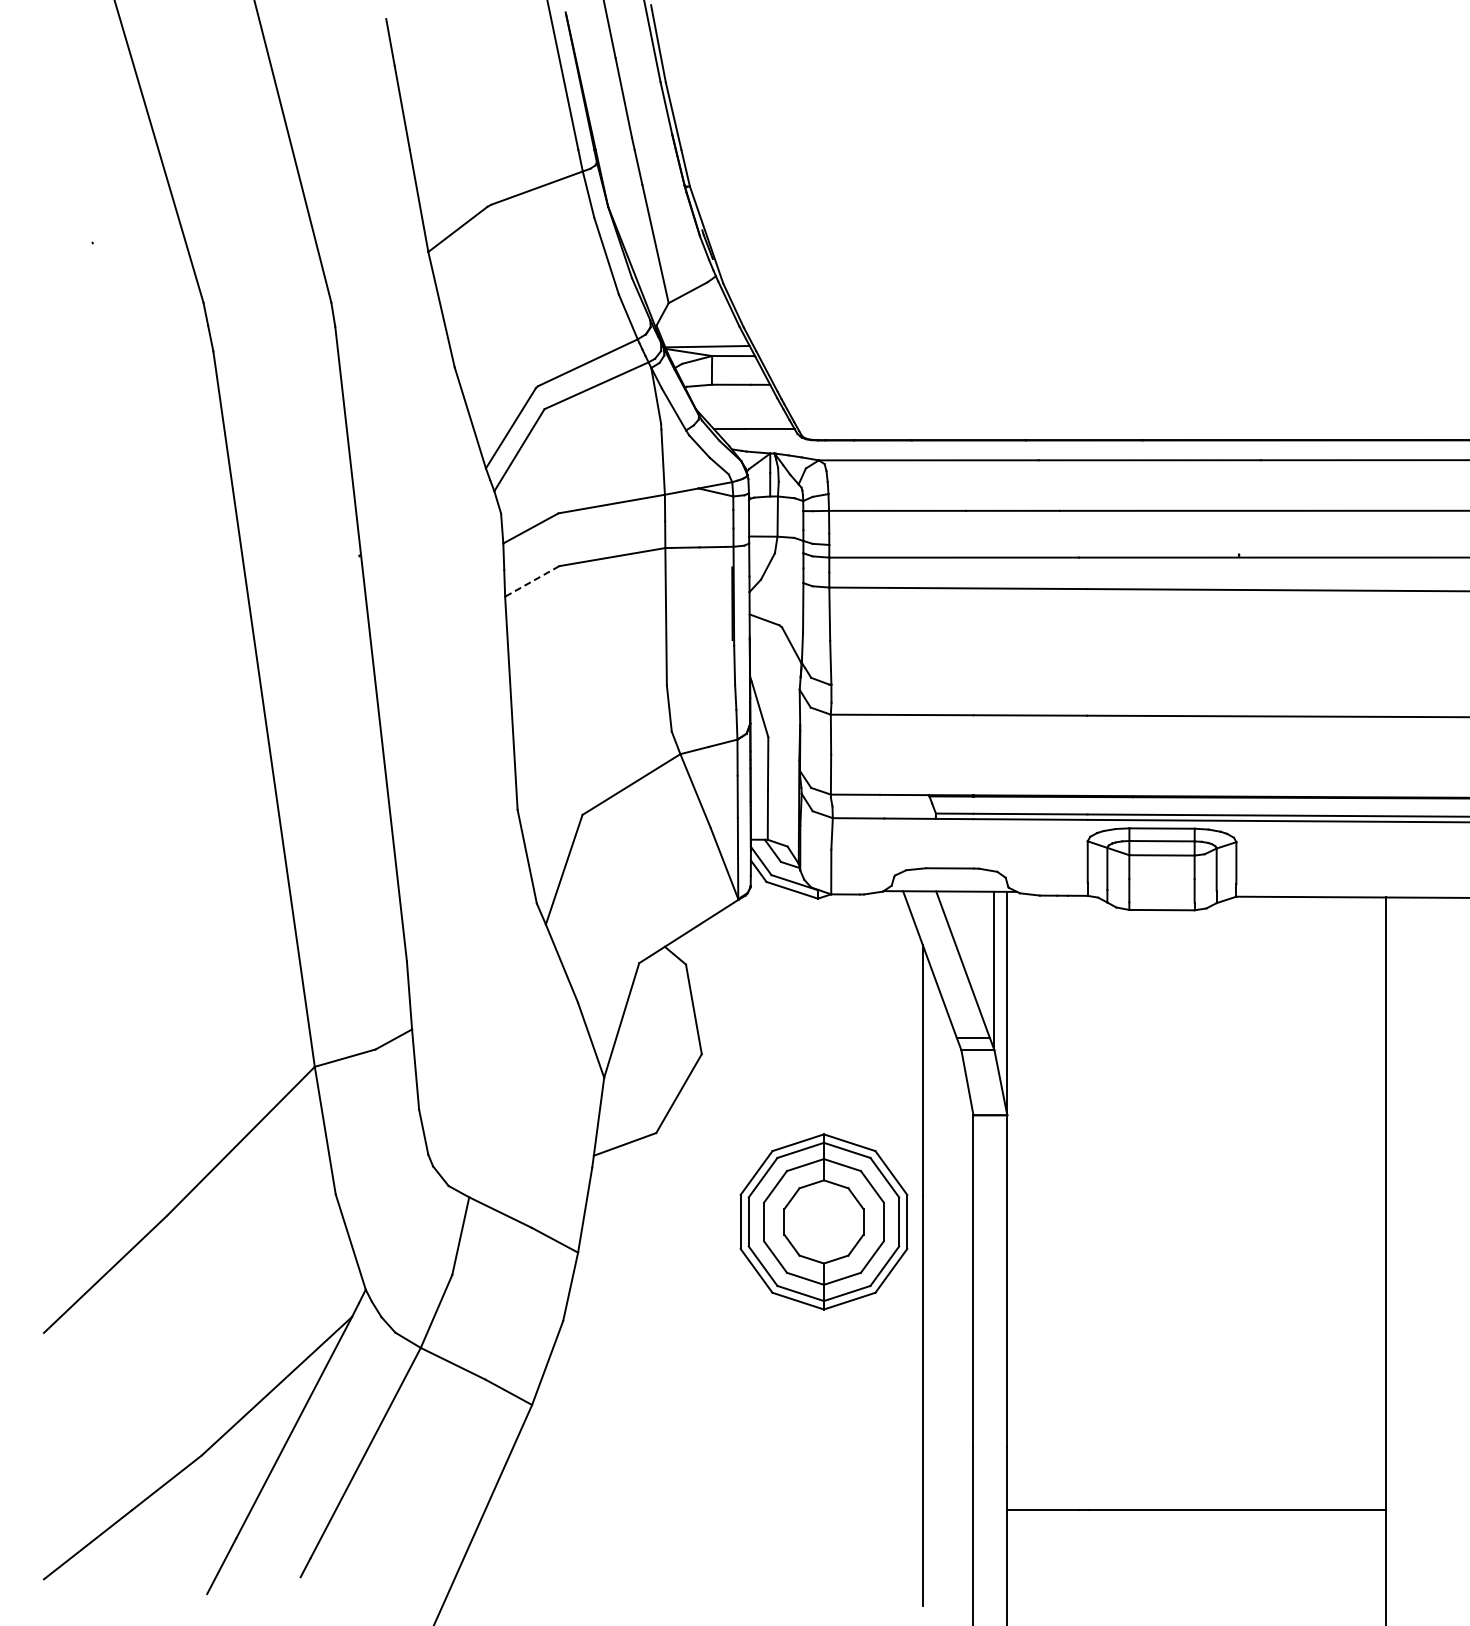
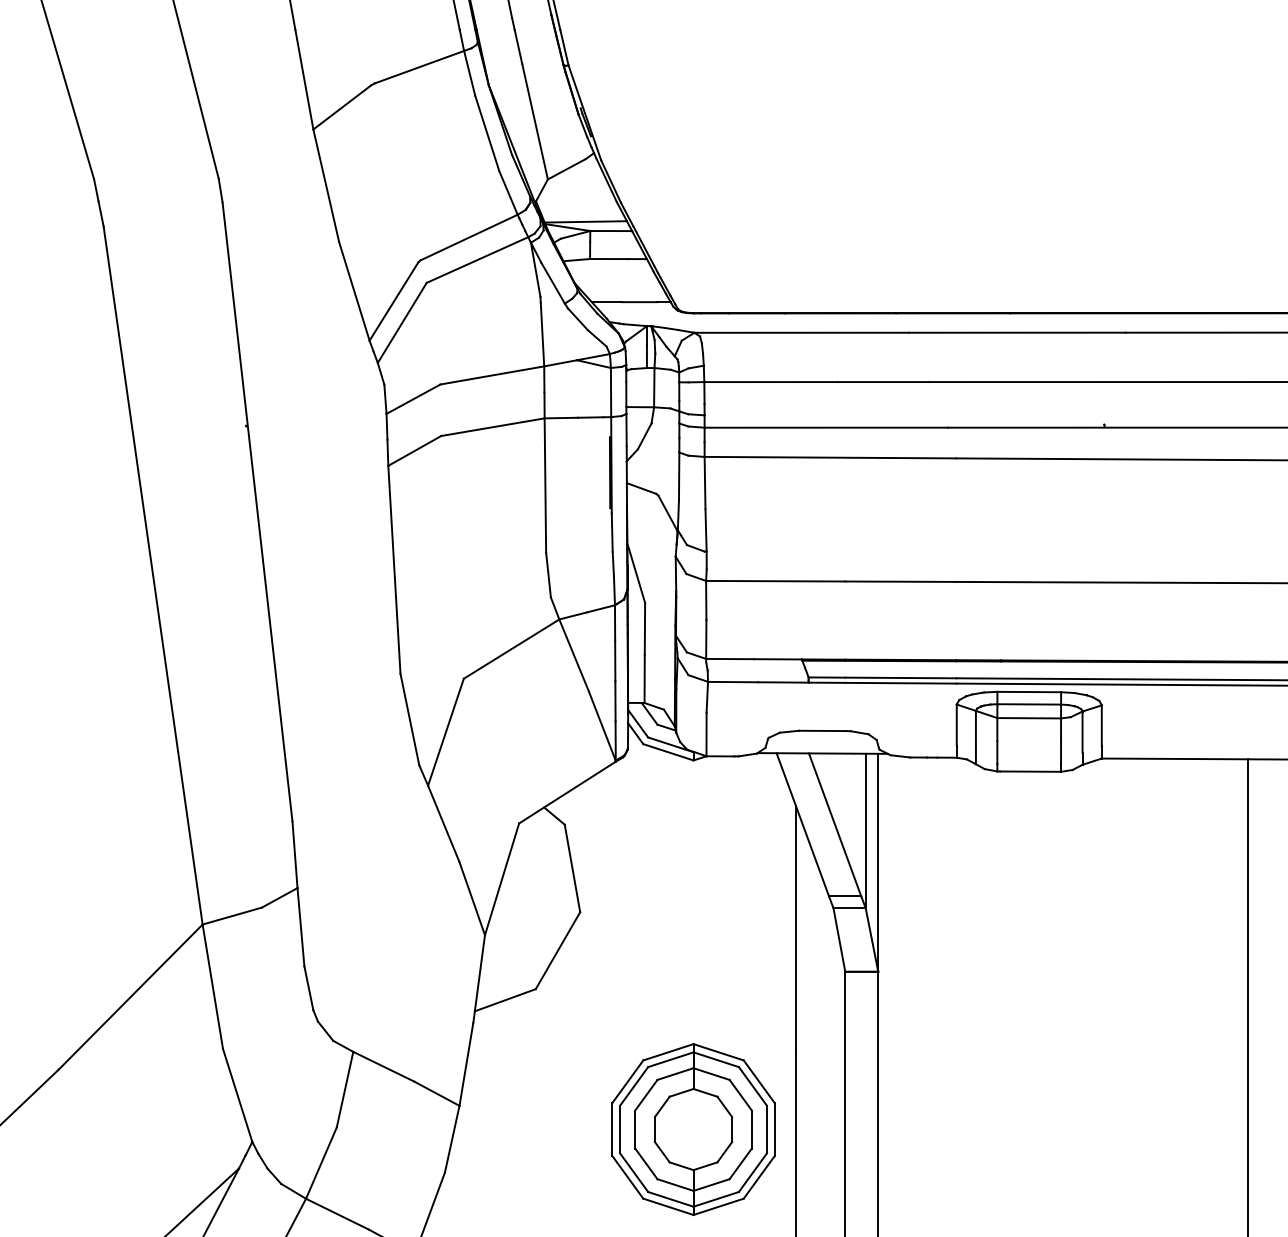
line: (531, 581) -> (414, 451), dashed -> solid
part: (823, 1221) -> (693, 1129), moved

